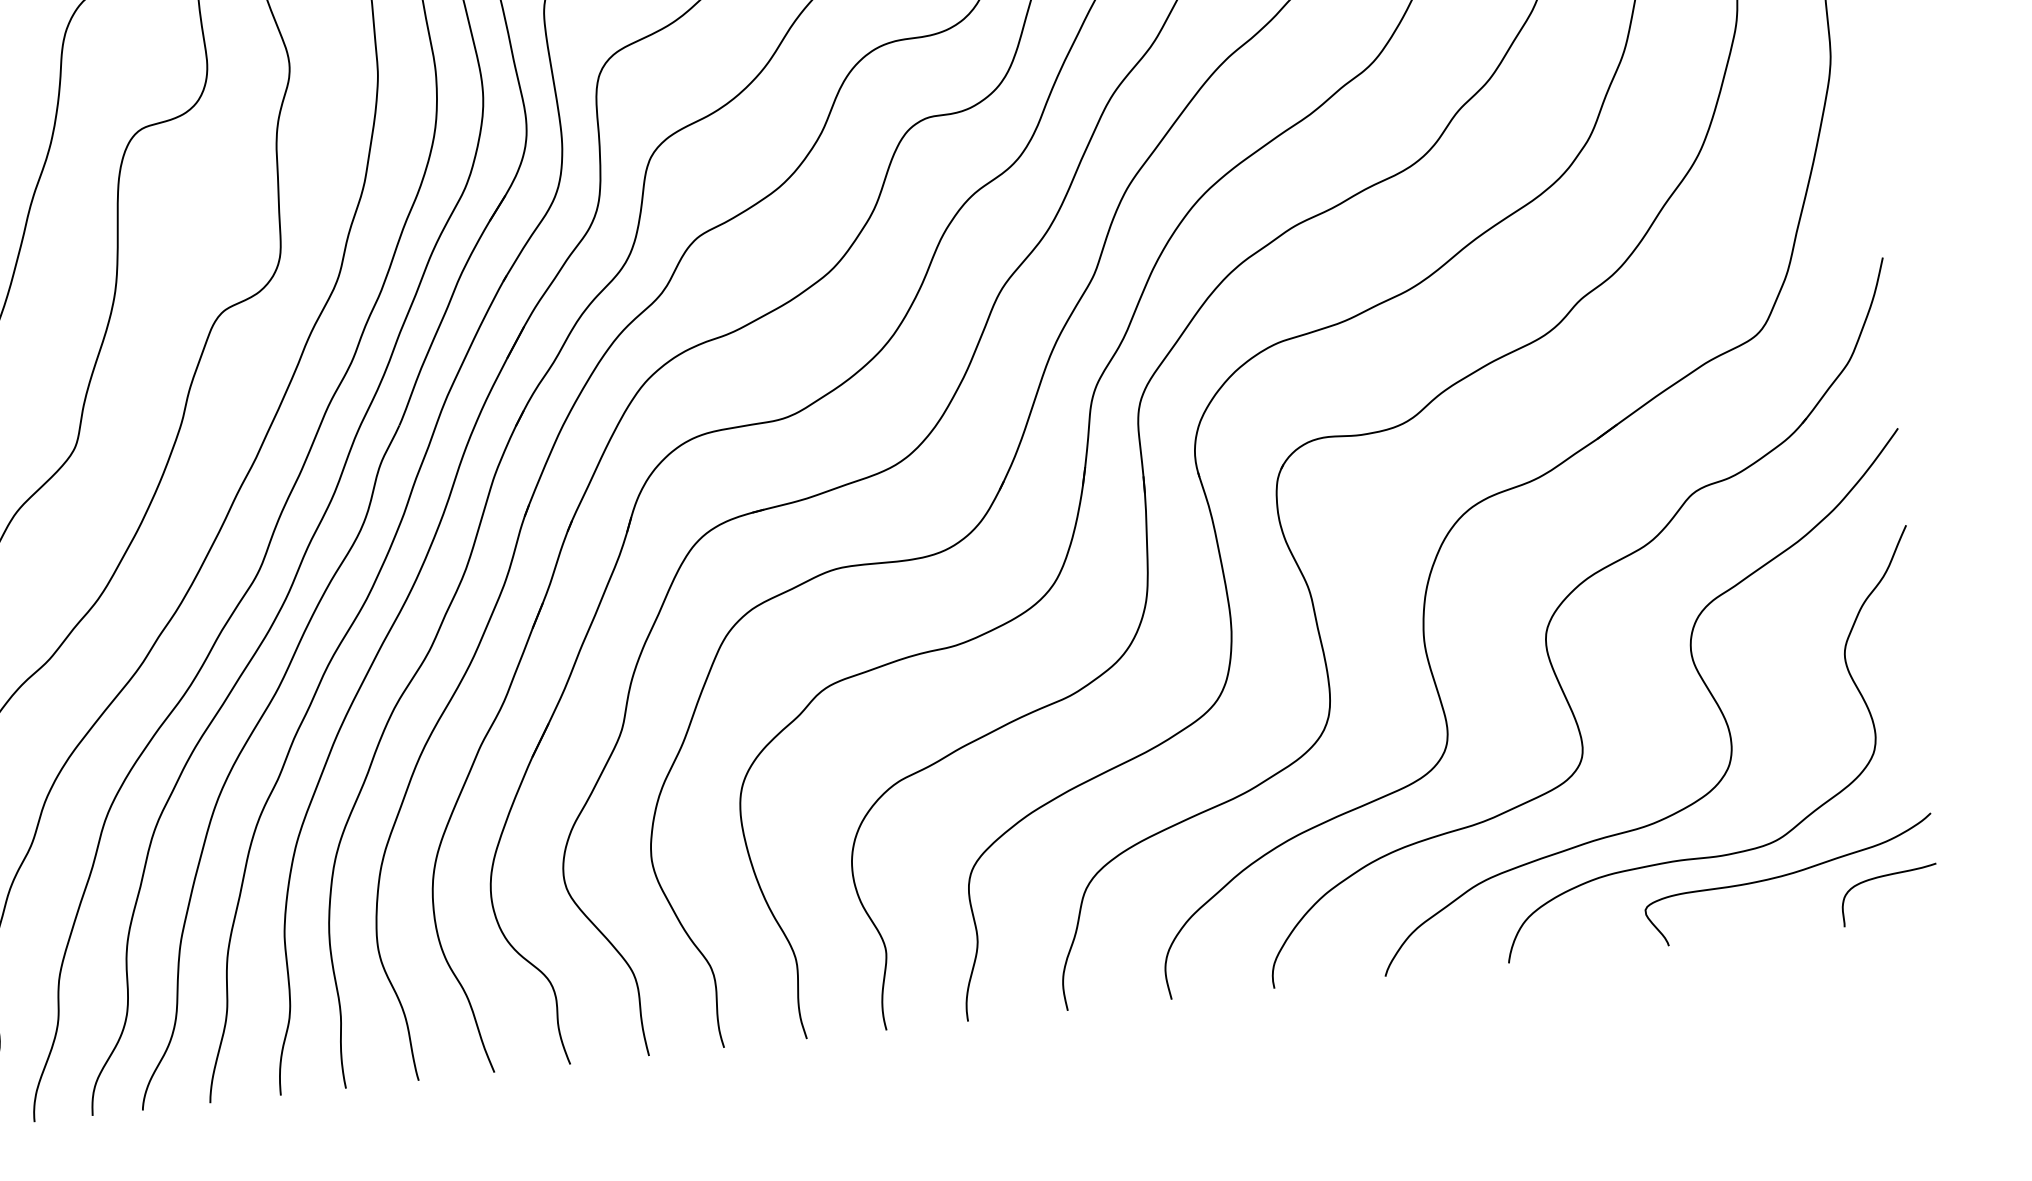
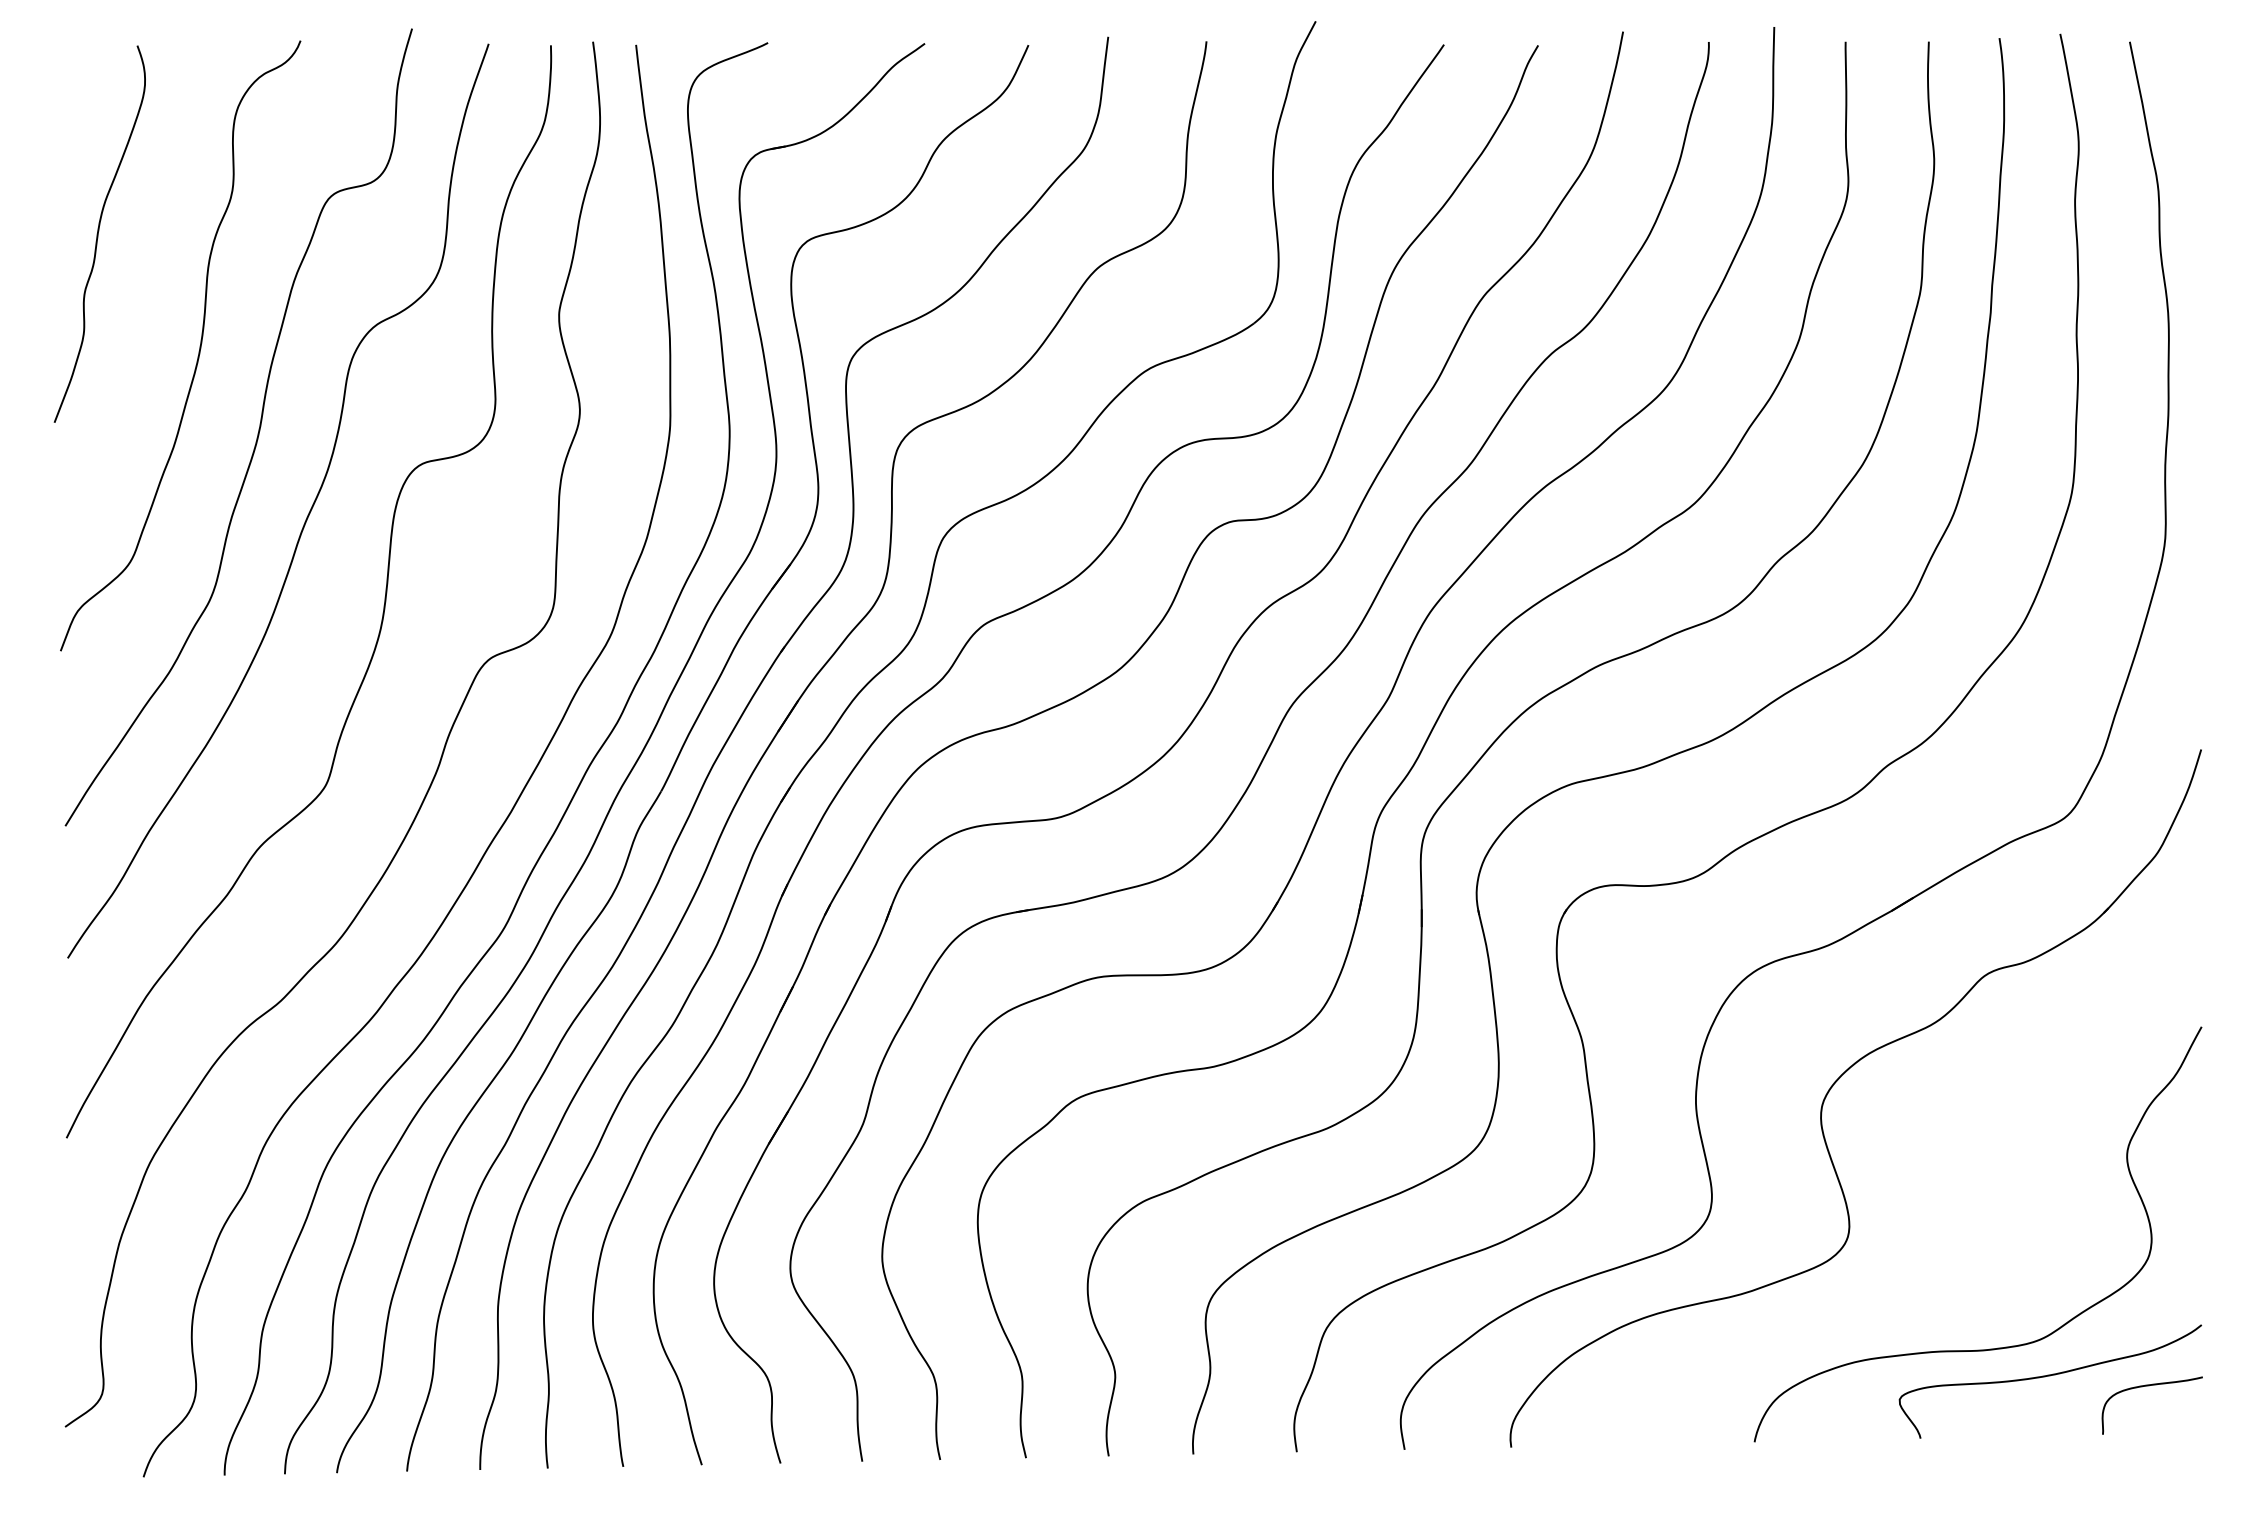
curve: (1696, 672) -> (1973, 1159), removed

